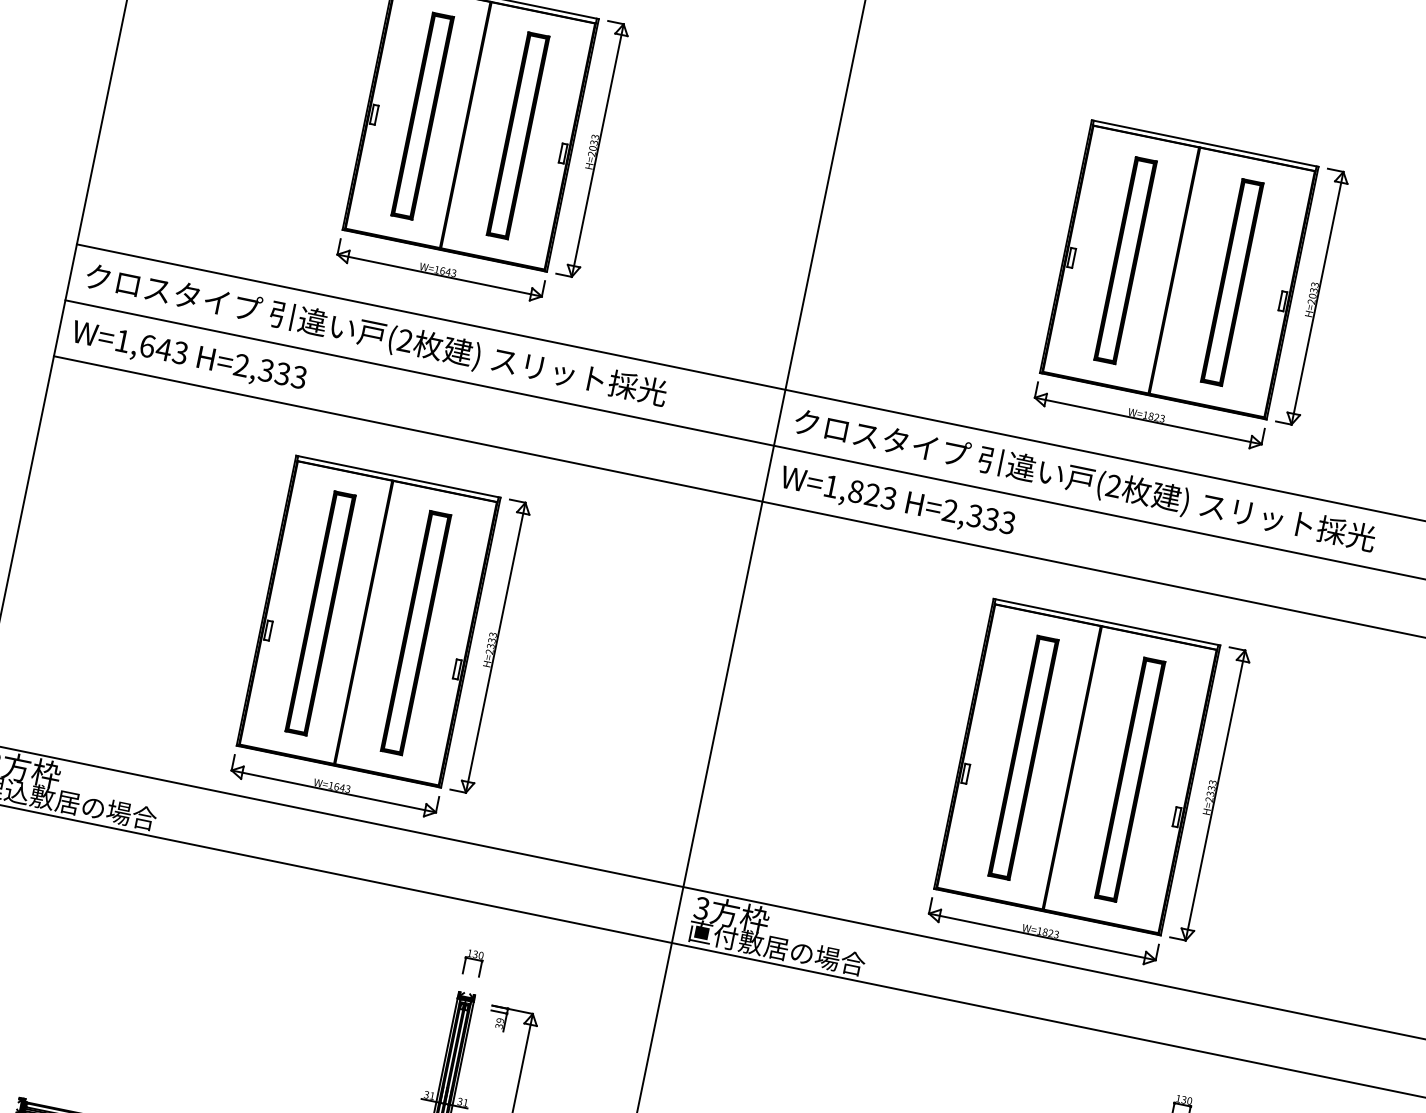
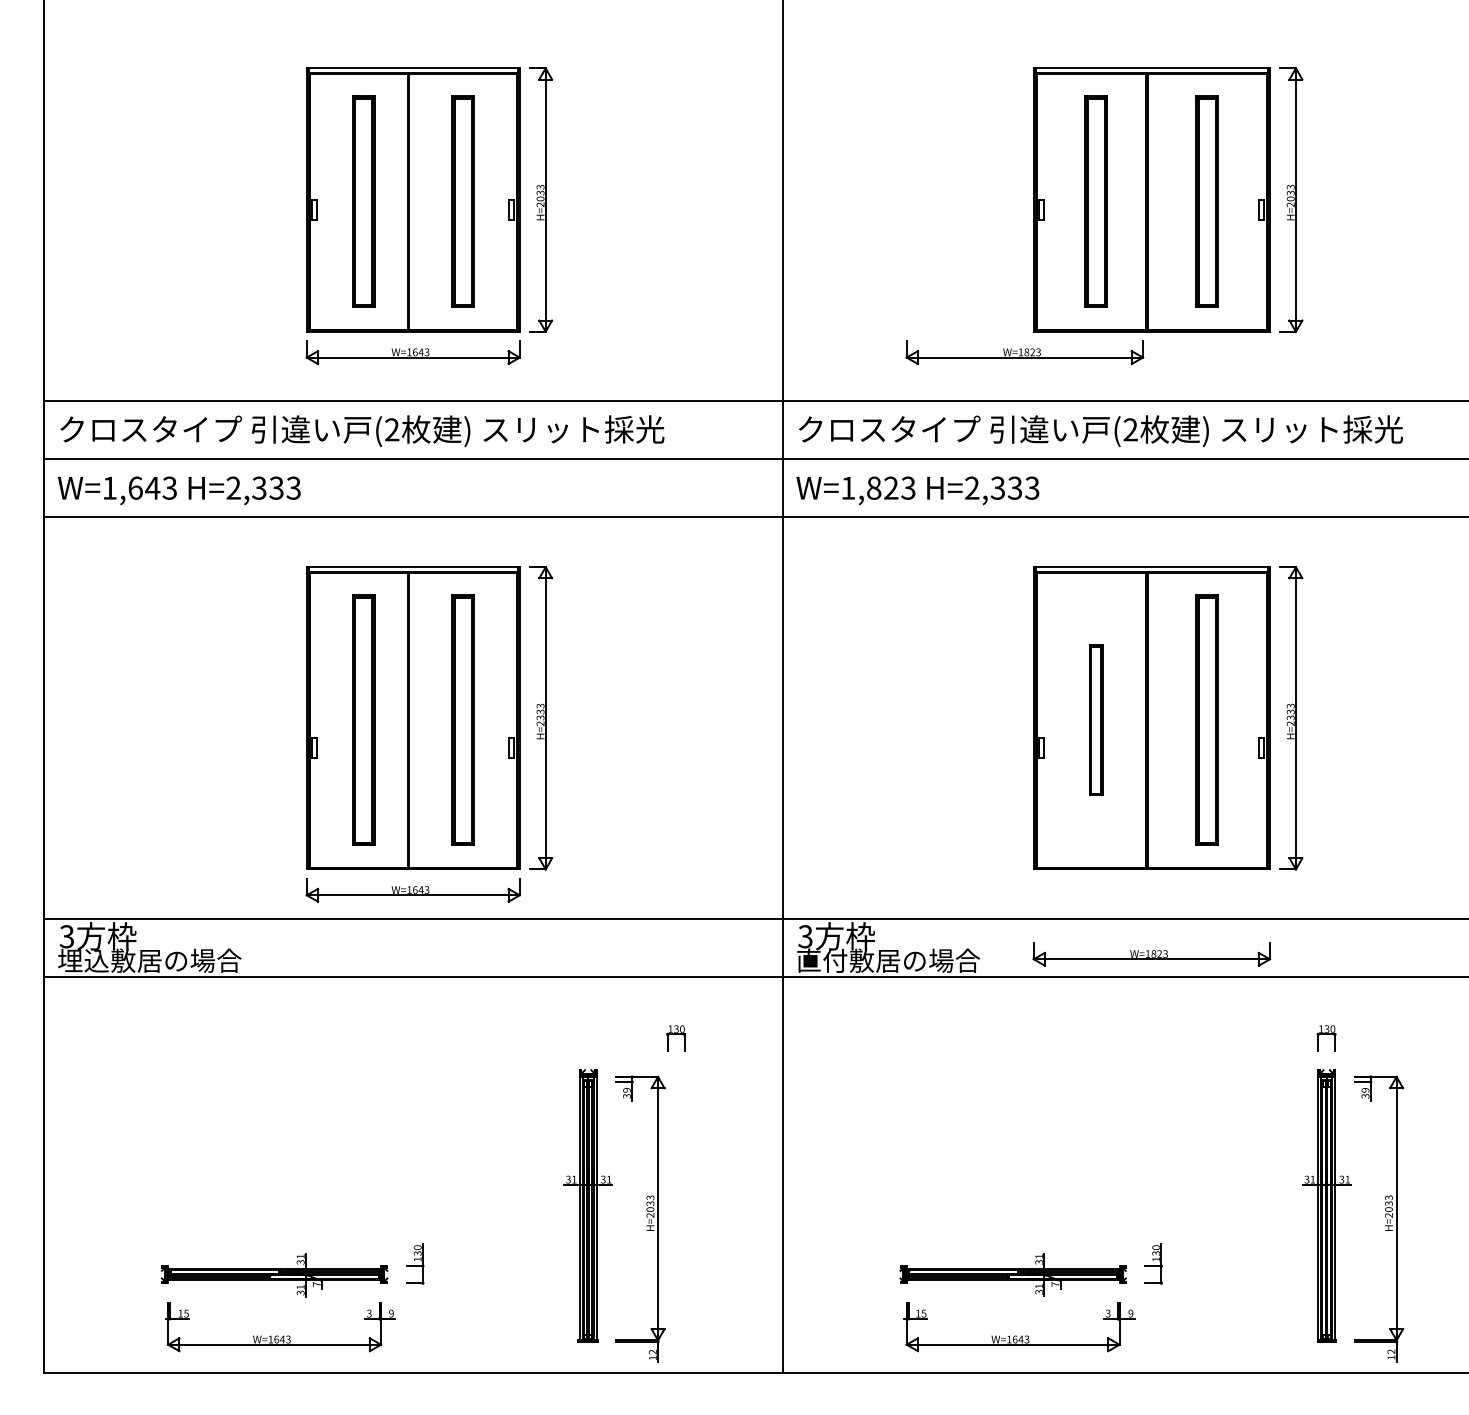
part: (1148, 416) -> (1024, 352), moved
part: (1022, 757) -> (1095, 719), size x0.6
part: (1042, 932) -> (1151, 954), moved
part: (472, 963) -> (675, 1038), moved

